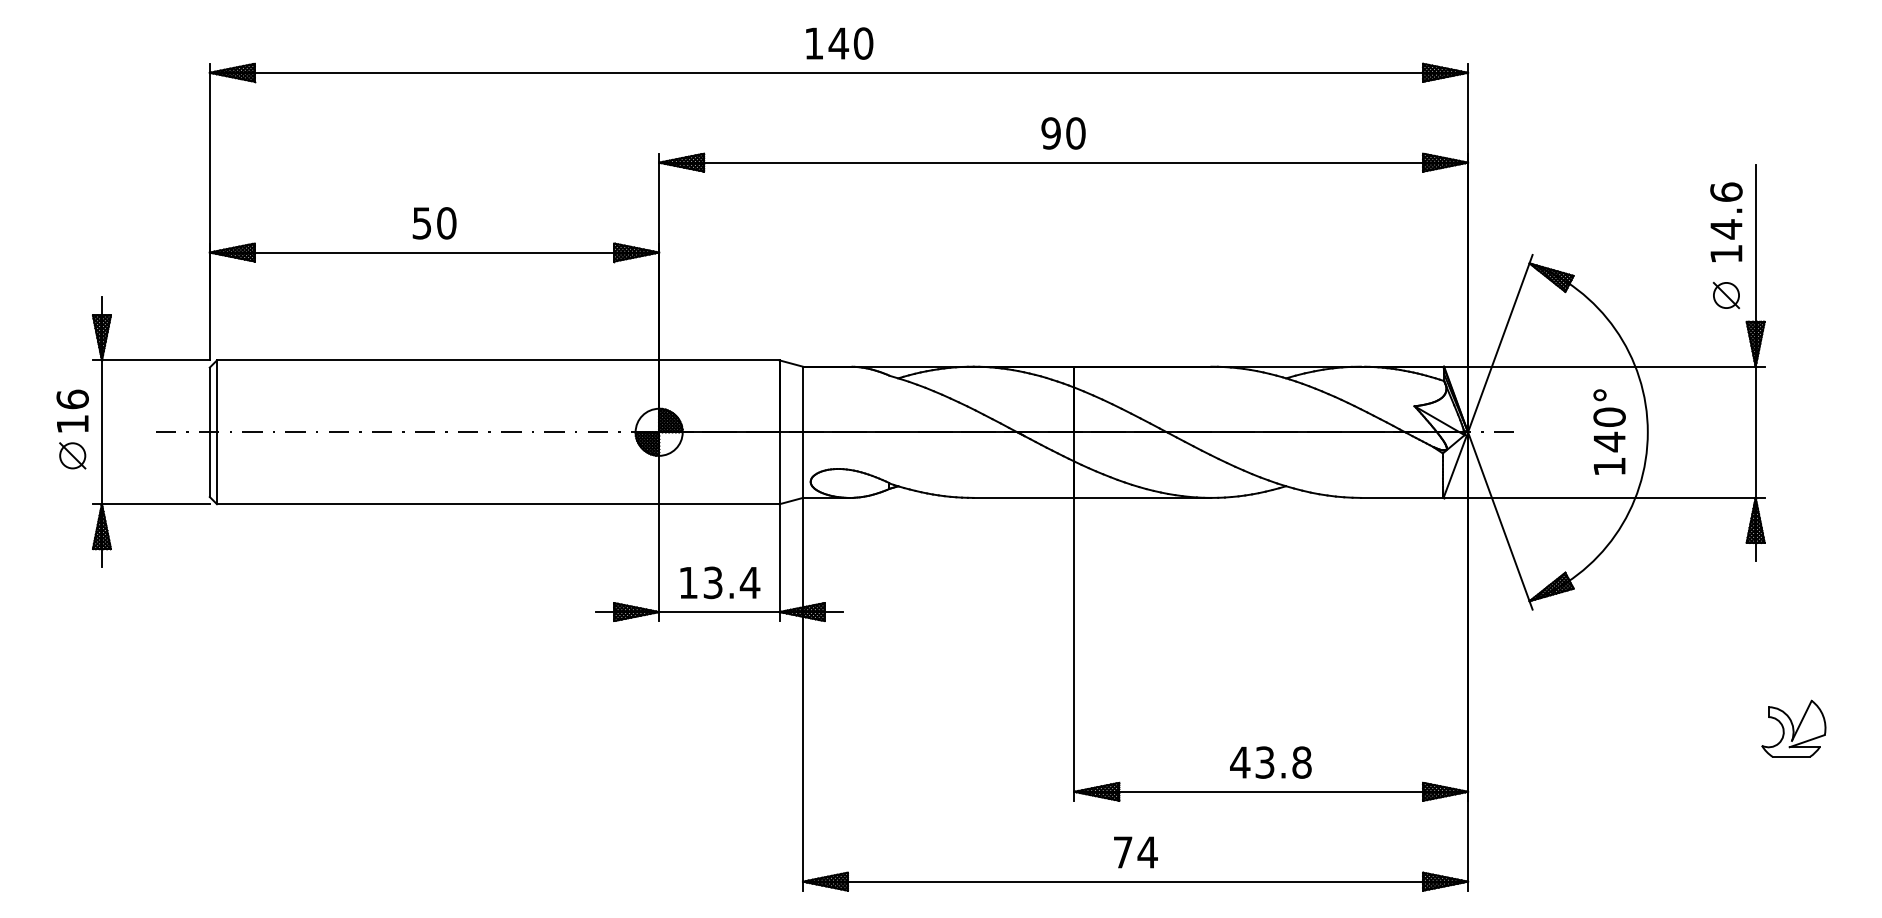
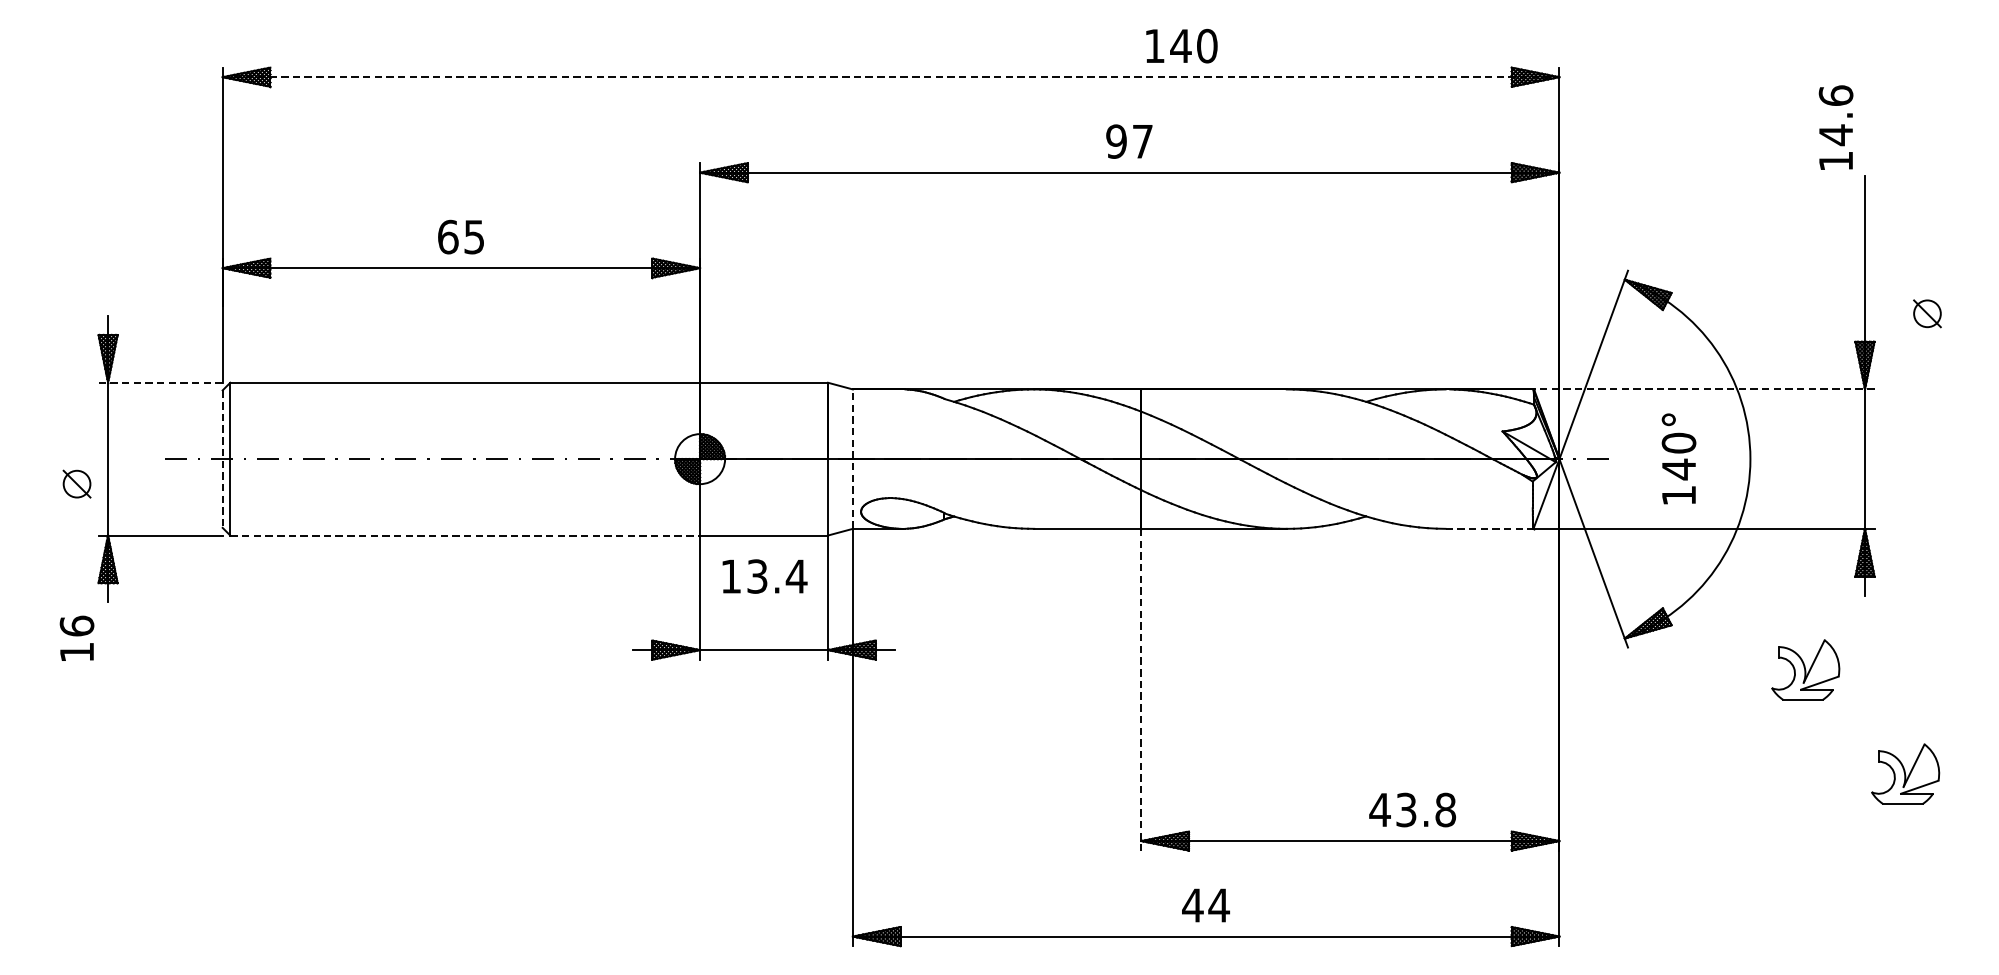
text: (839, 43) -> (1181, 46), moved
line: (839, 72) -> (891, 76), solid -> dashed
text: (1075, 133) -> (1142, 141), 90 -> 97
text: (1726, 221) -> (1836, 126), moved
text: (434, 223) -> (461, 237), 50 -> 65
part: (1726, 295) -> (1927, 313), moved
line: (151, 360) -> (160, 382), solid -> dashed
line: (1603, 366) -> (1703, 389), solid -> dashed
text: (72, 410) -> (76, 637), moved
text: (1609, 431) -> (1678, 458), moved
line: (209, 432) -> (222, 459), solid -> dashed
line: (802, 432) -> (852, 459), solid -> dashed
line: (1402, 497) -> (1489, 528), solid -> dashed
line: (438, 504) -> (465, 535), solid -> dashed
text: (720, 582) -> (765, 576), moved
part: (1699, 630) -> (1805, 669), added
line: (1074, 649) -> (1141, 689), solid -> dashed
text: (1270, 762) -> (1412, 809), moved
text: (1122, 852) -> (1192, 905), 74 -> 44

